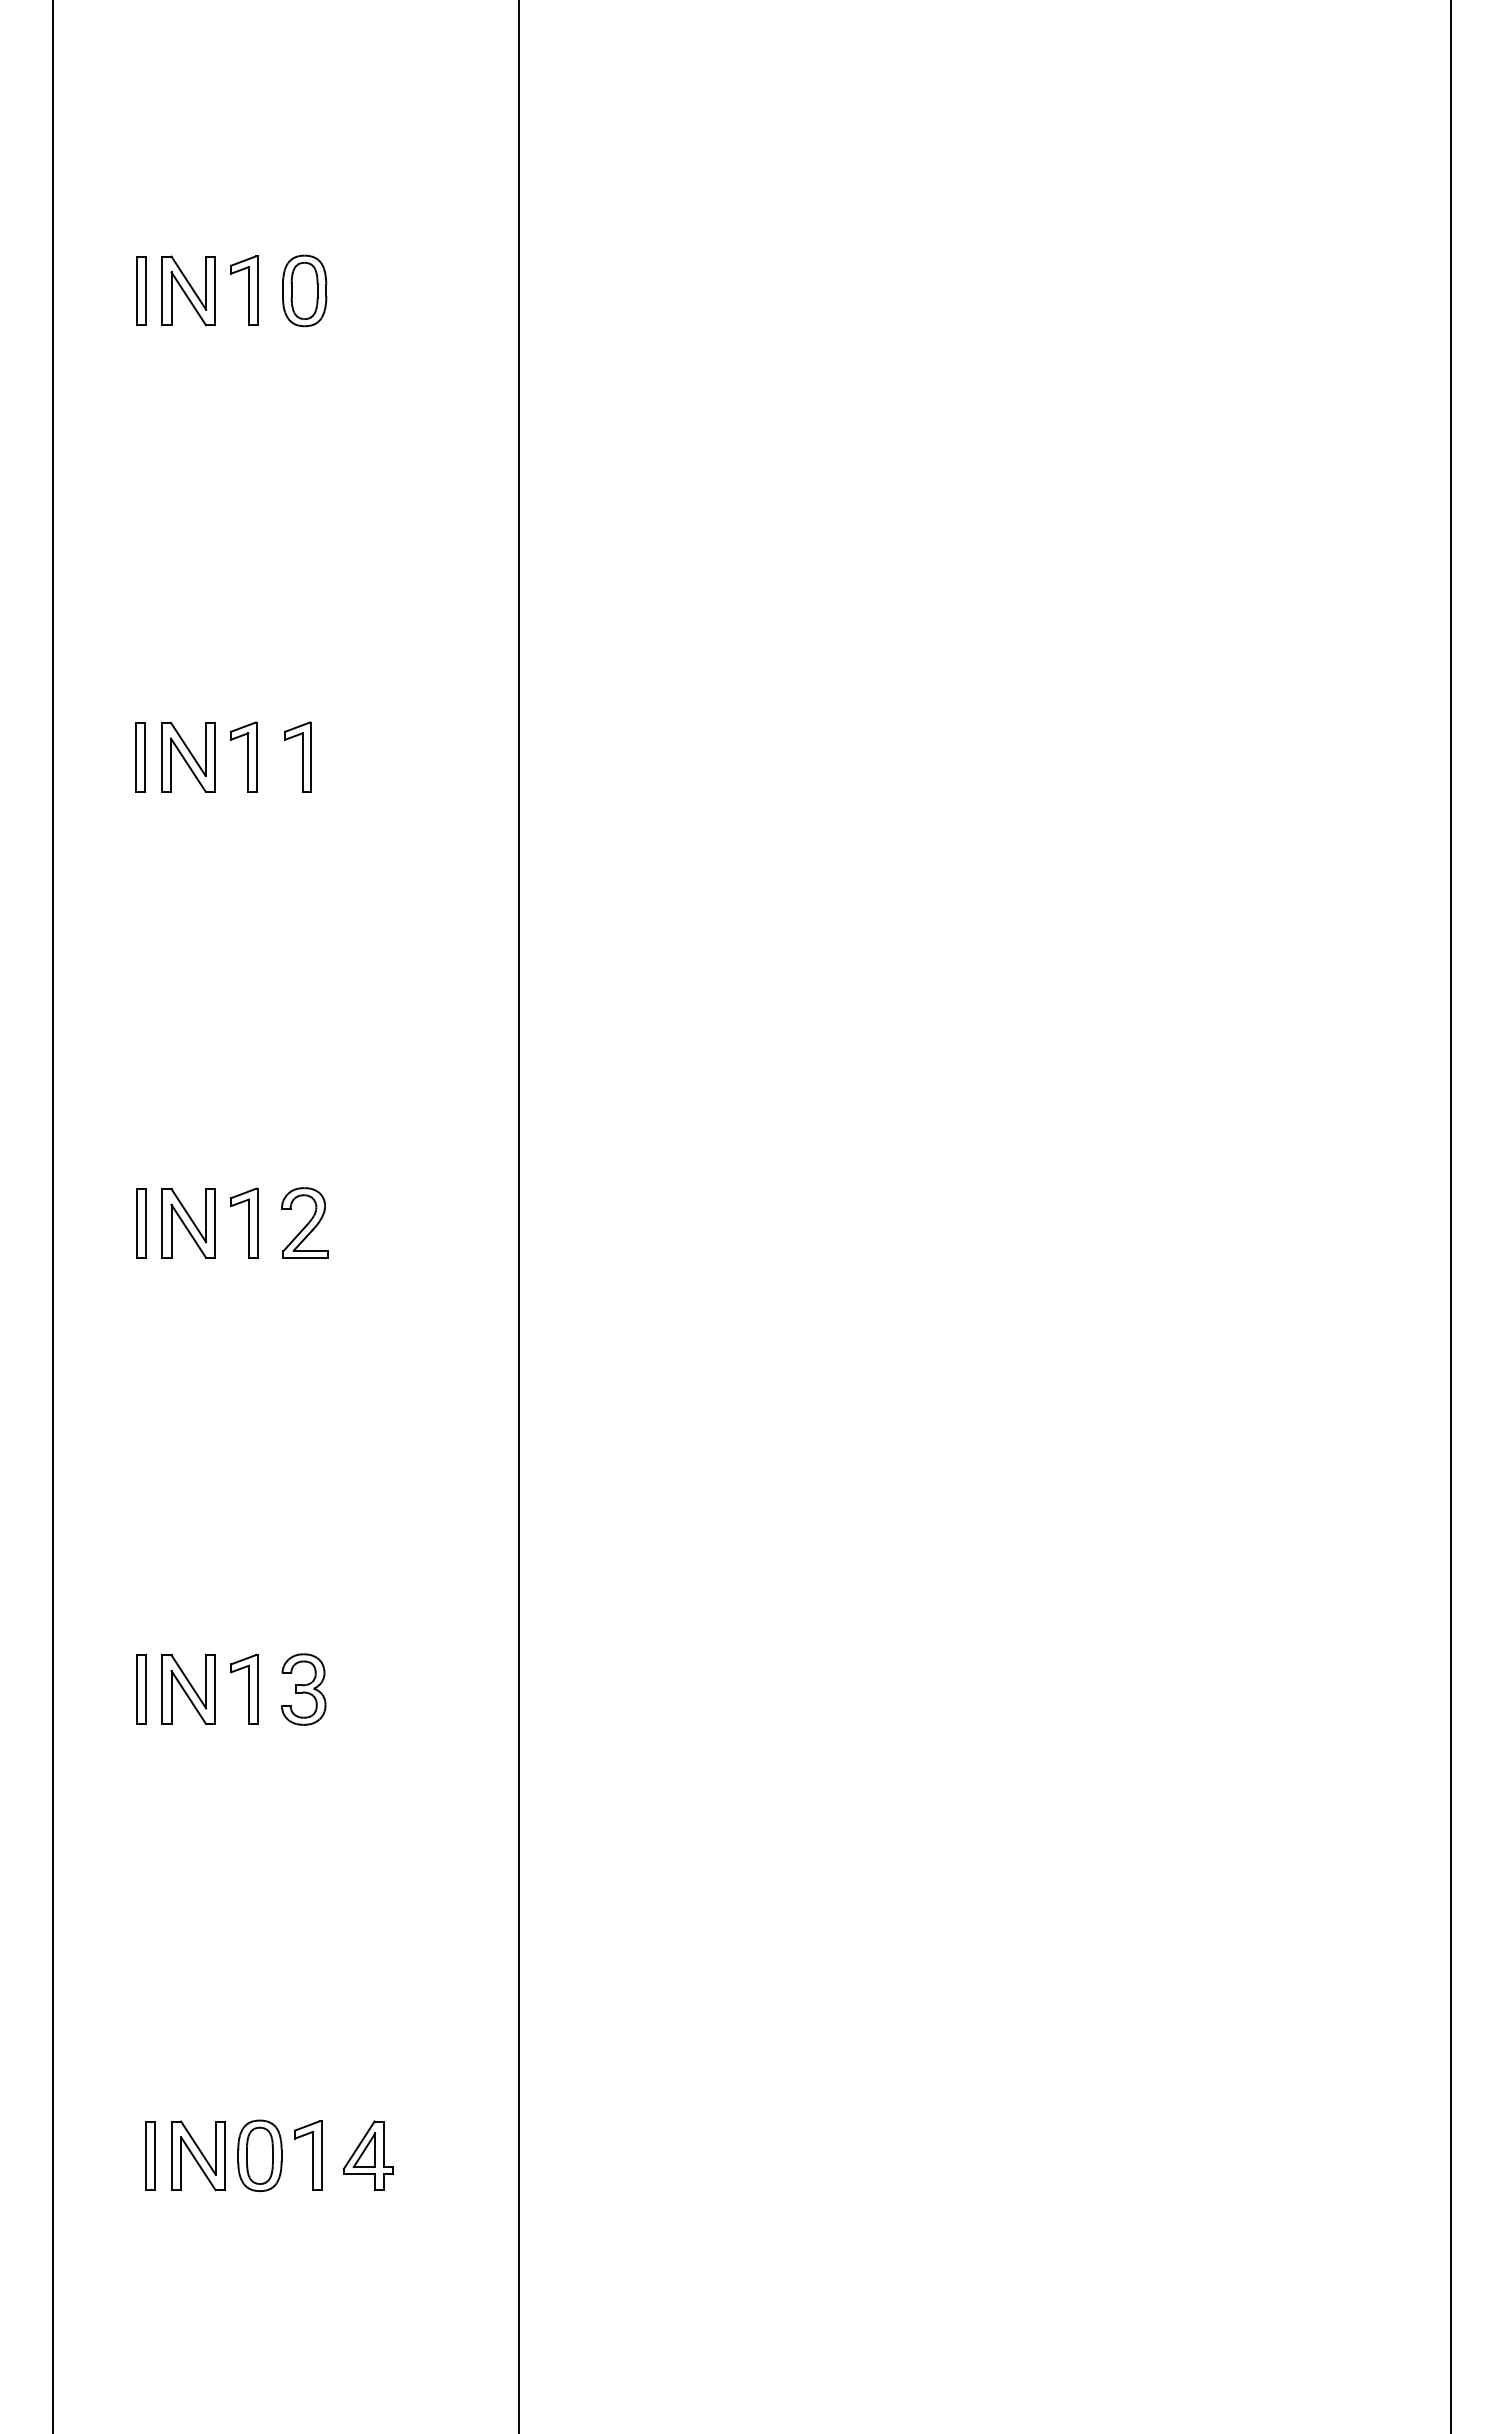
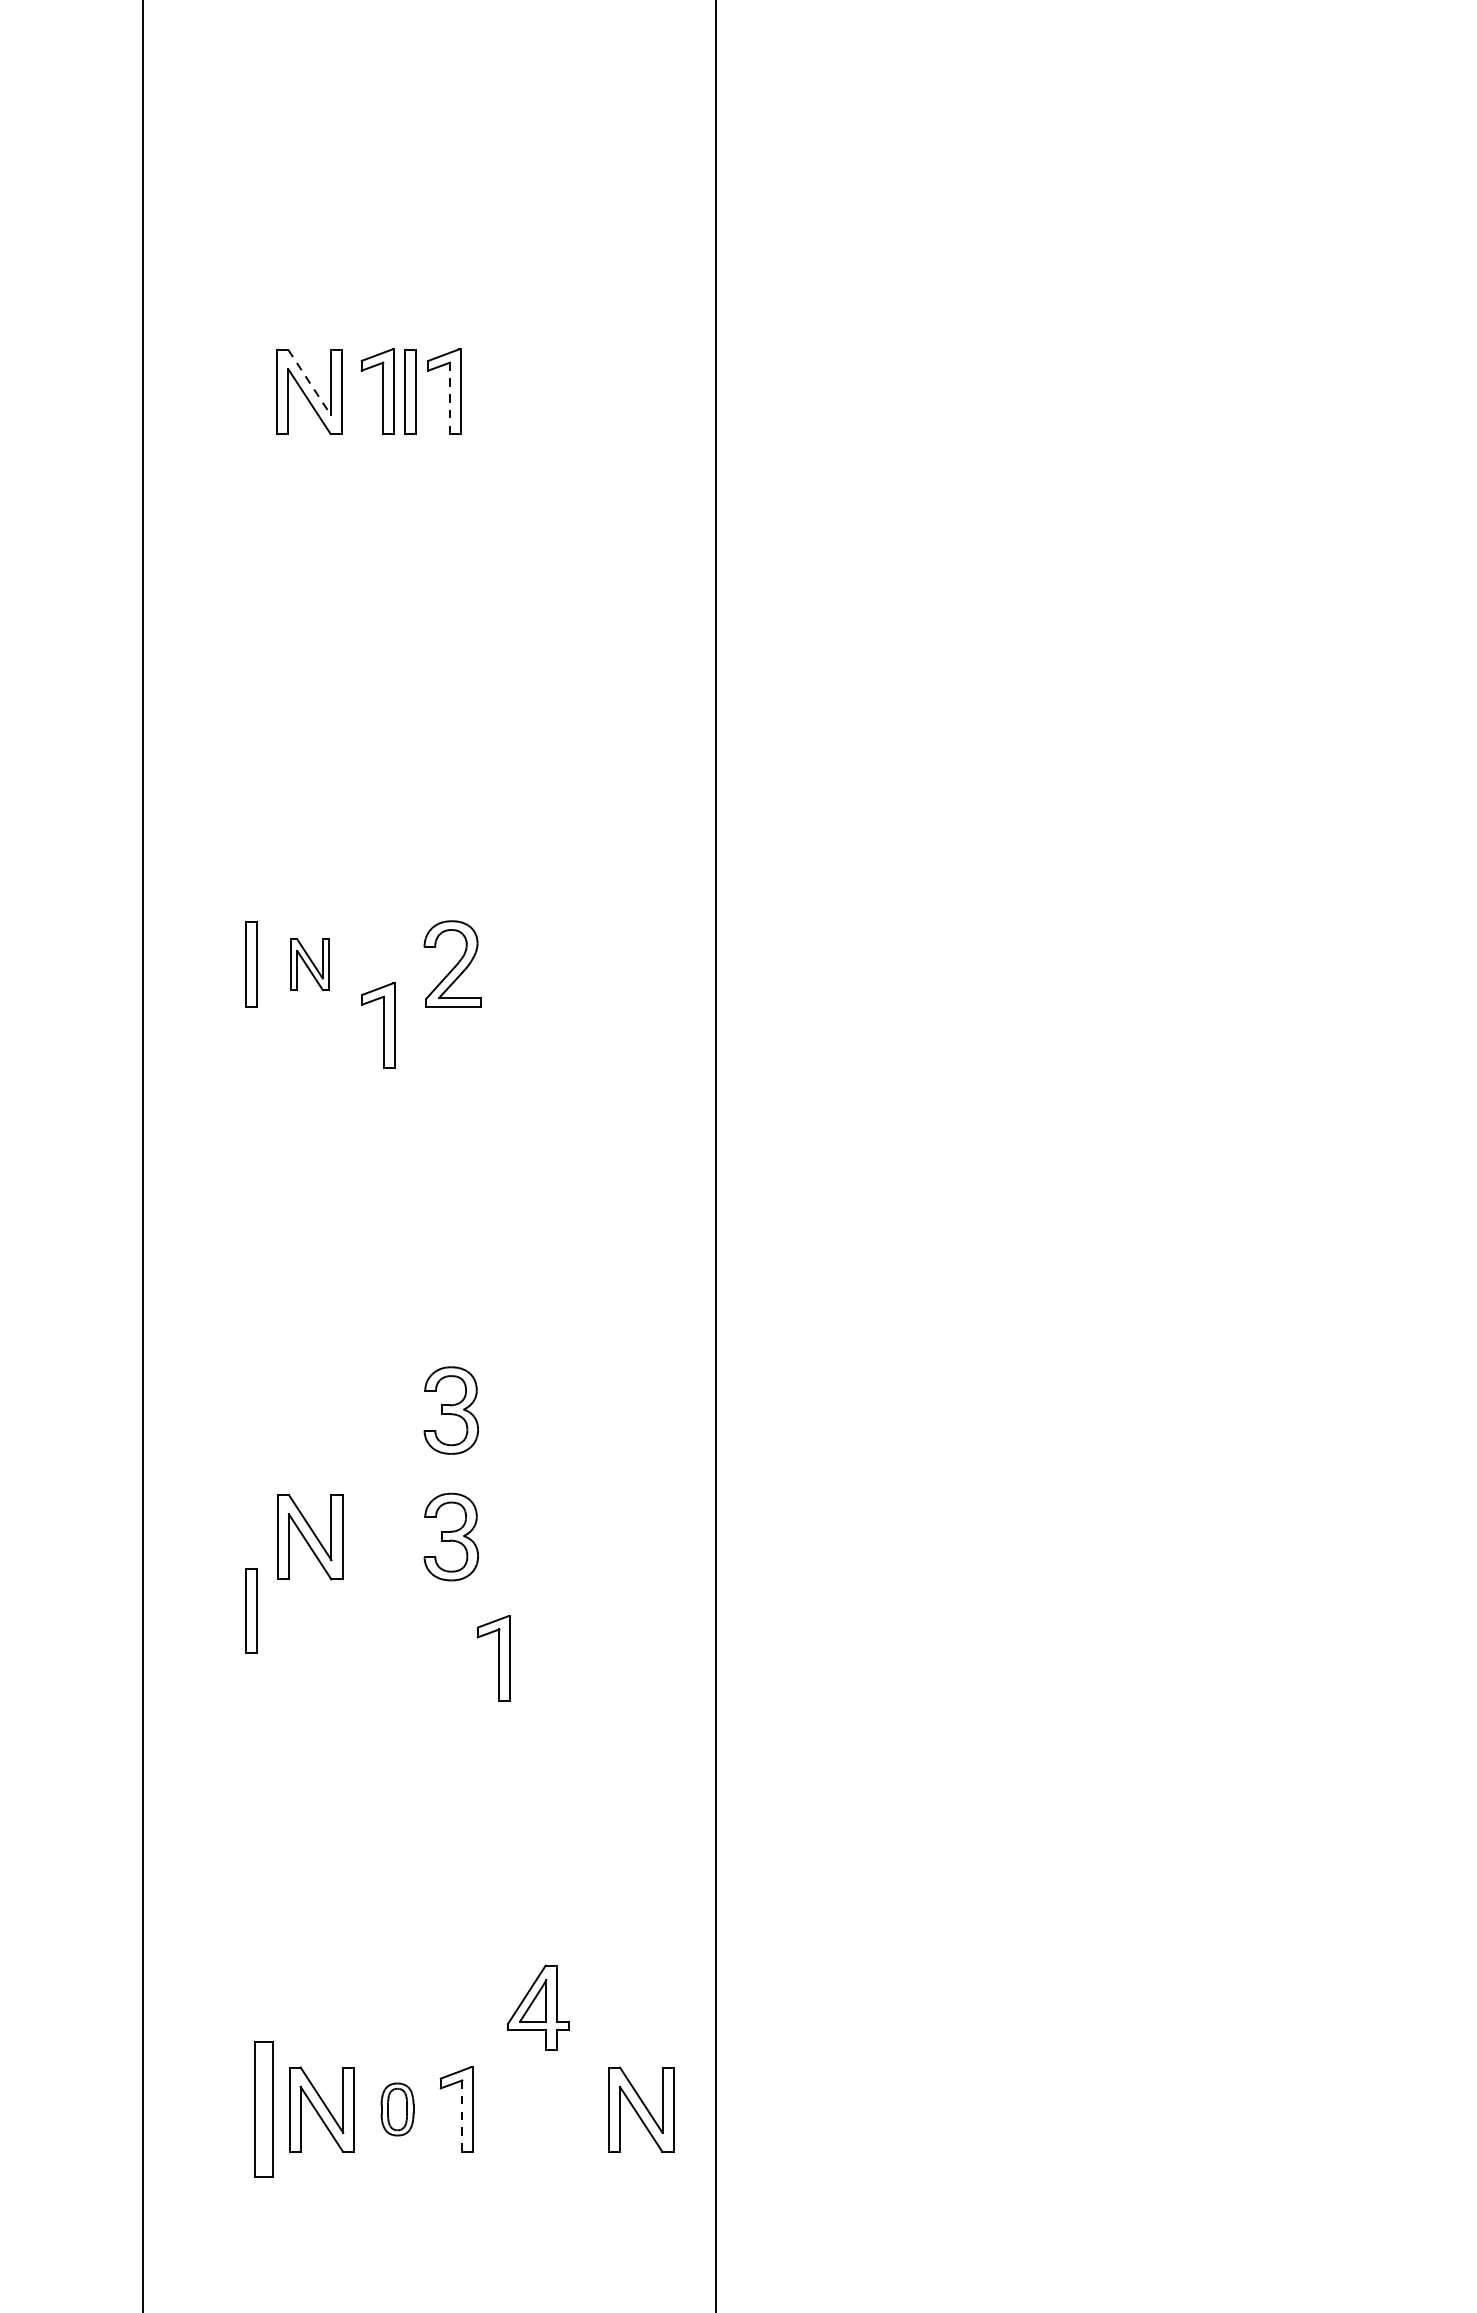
line: (188, 749) -> (309, 382), solid -> dashed
part: (140, 757) -> (410, 392), moved
line: (302, 761) -> (449, 397), solid -> dashed
part: (244, 1222) -> (378, 1024), moved
part: (188, 1223) -> (309, 964), size x0.6
part: (303, 1586) -> (451, 1410), added
part: (141, 1689) -> (252, 1610), moved
part: (244, 1689) -> (494, 1658), moved
part: (150, 2155) -> (263, 2109), size x1.6
part: (259, 2155) -> (396, 2109), size x0.6
part: (367, 2155) -> (536, 2007), moved
part: (458, 2155) -> (641, 2109), added
line: (312, 2160) -> (462, 2115), solid -> dashed

